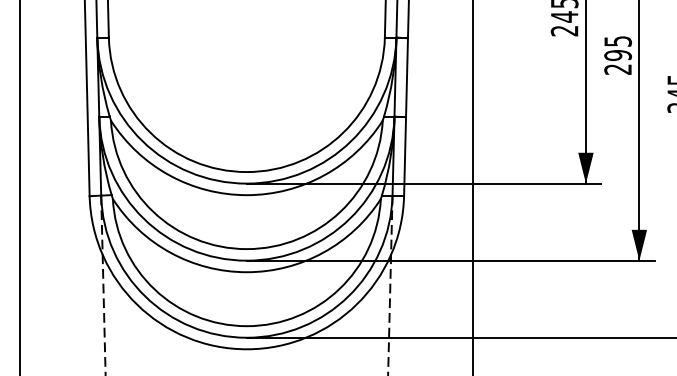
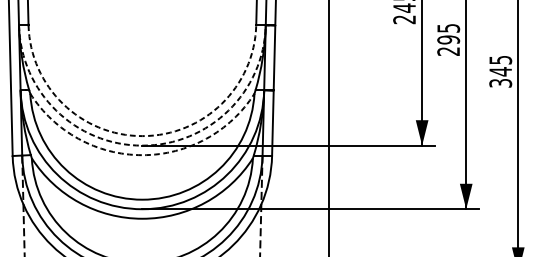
arc: (246, 172) -> (142, 136), solid -> dashed
arc: (246, 183) -> (142, 145), solid -> dashed
arc: (246, 195) -> (142, 155), solid -> dashed

